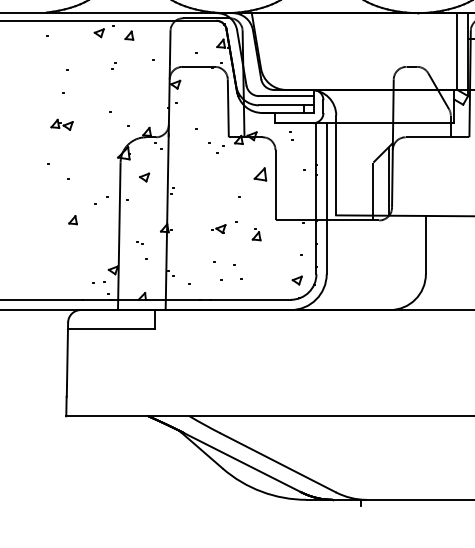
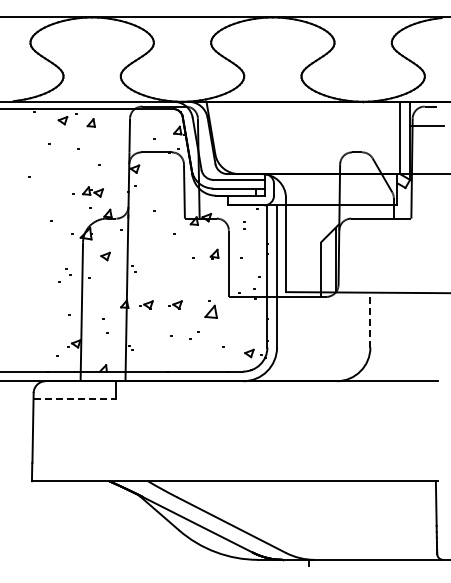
part: (61, 124) -> (92, 191), moved
part: (260, 175) -> (214, 254), size x0.7
part: (72, 220) -> (37, 296), removed
part: (187, 228) -> (146, 304), added
part: (255, 235) -> (210, 311), size x1.6
line: (425, 244) -> (370, 319), solid -> dashed
line: (112, 329) -> (75, 399), solid -> dashed

